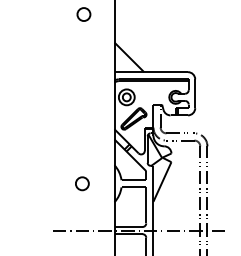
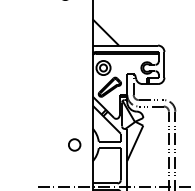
part: (82, 183) -> (74, 144), moved

